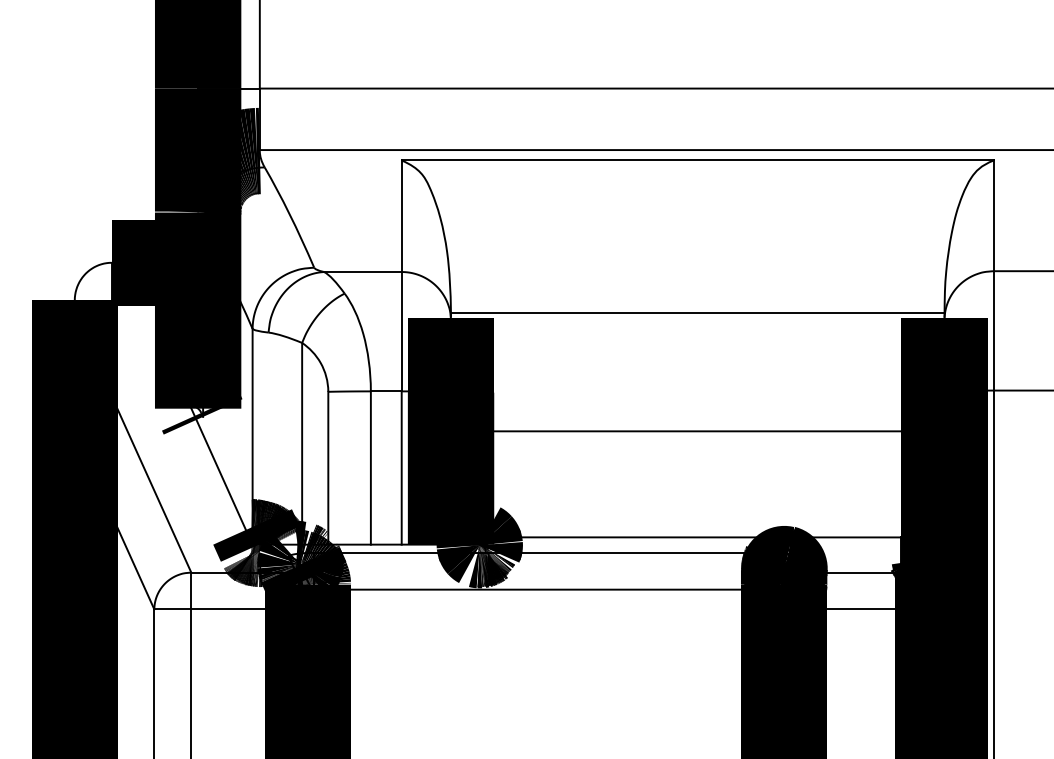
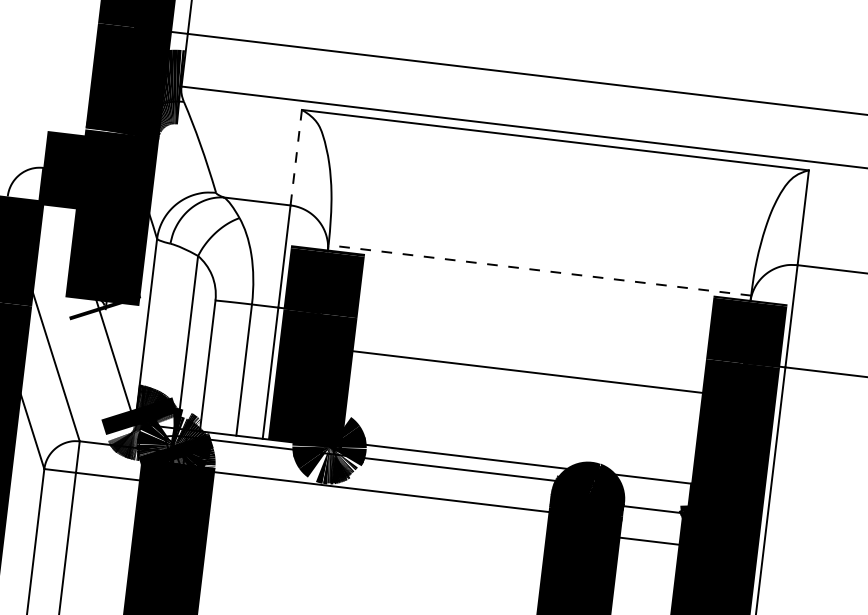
line: (401, 216) -> (296, 157), solid -> dashed
line: (697, 312) -> (539, 270), solid -> dashed

